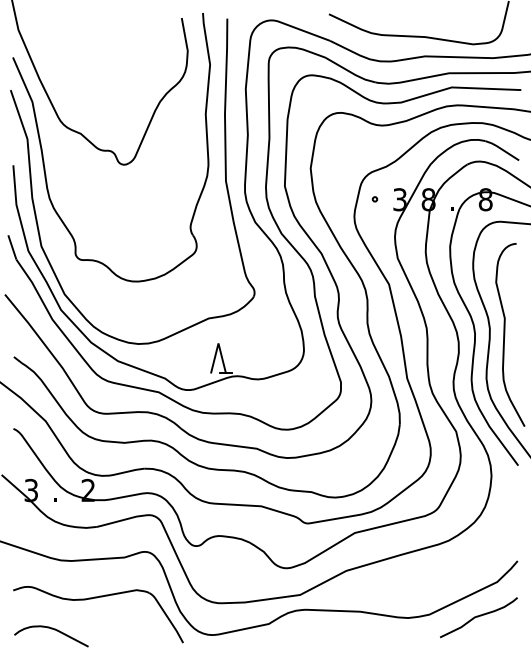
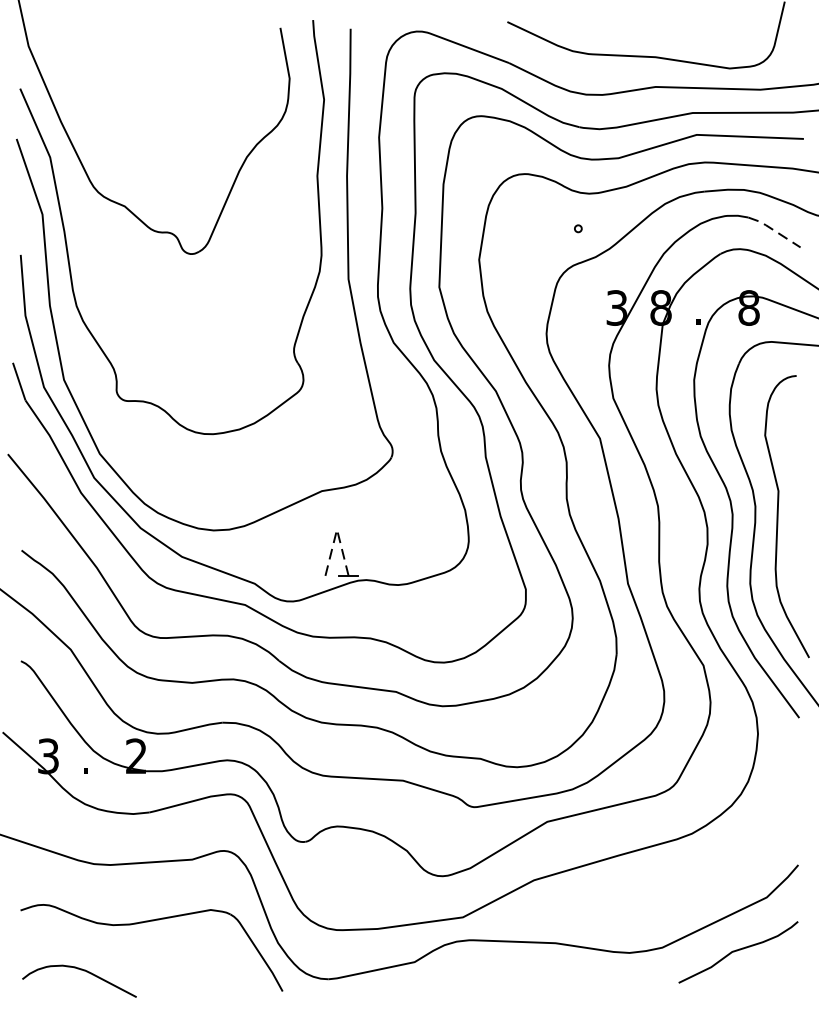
line: (501, 149) -> (773, 230), solid -> dashed
circle: (374, 199) -> (577, 229), moved
line: (218, 343) -> (337, 529), solid -> dashed

